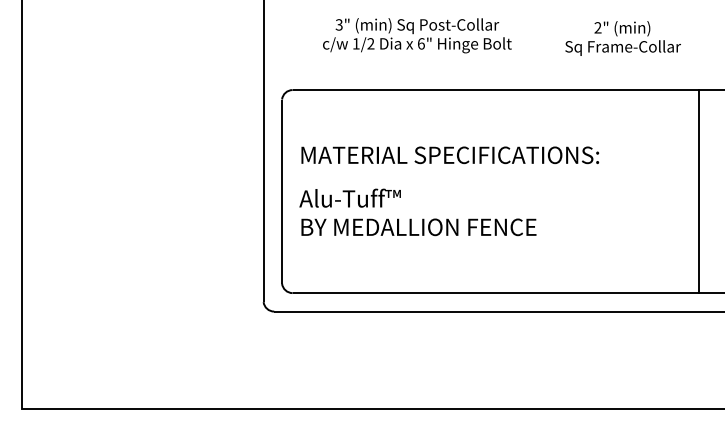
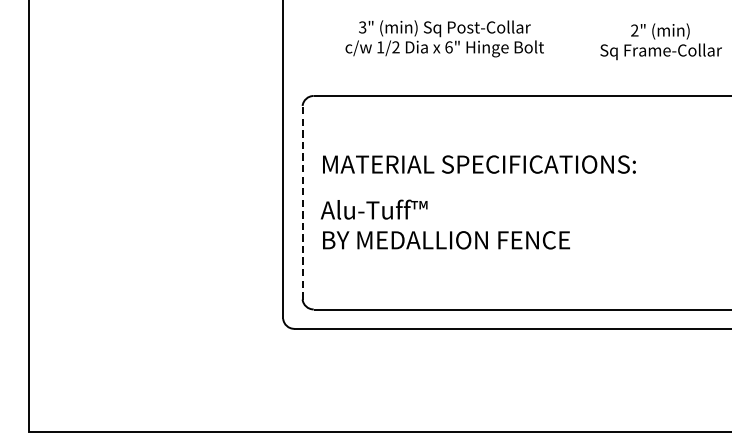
line: (282, 191) -> (303, 202), solid -> dashed

